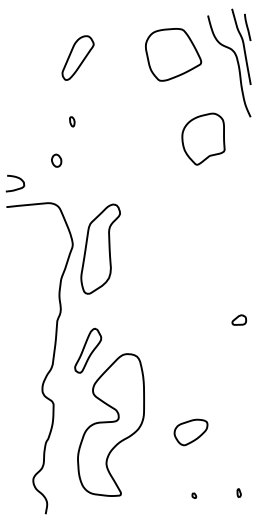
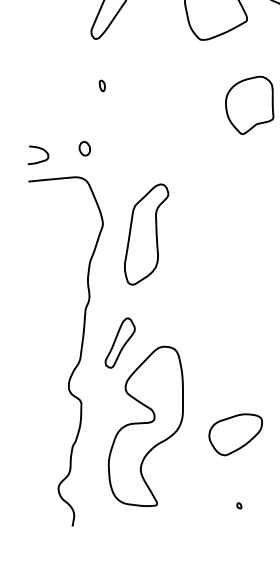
part: (56, 160) -> (84, 148), moved
part: (100, 248) -> (146, 233), moved
part: (190, 432) -> (235, 434), size x1.43

